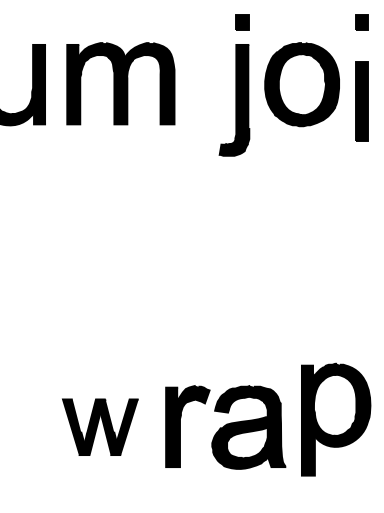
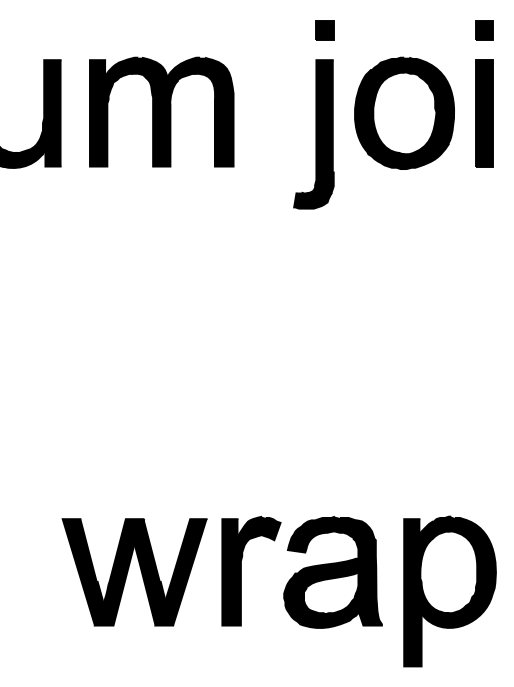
part: (361, 101) -> (483, 113), moved
part: (336, 419) -> (450, 591), moved
part: (100, 426) -> (134, 571), size x1.43

